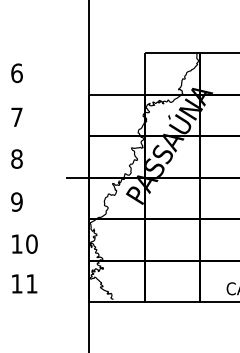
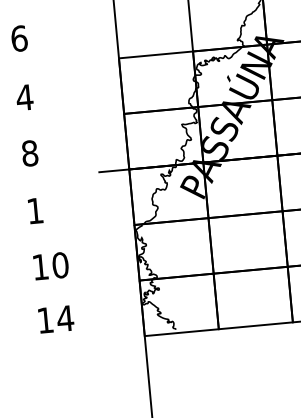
text: (16, 116) -> (24, 96), 7 -> 4
text: (16, 201) -> (34, 210), 9 -> 1
text: (31, 283) -> (64, 318), 11 -> 14

